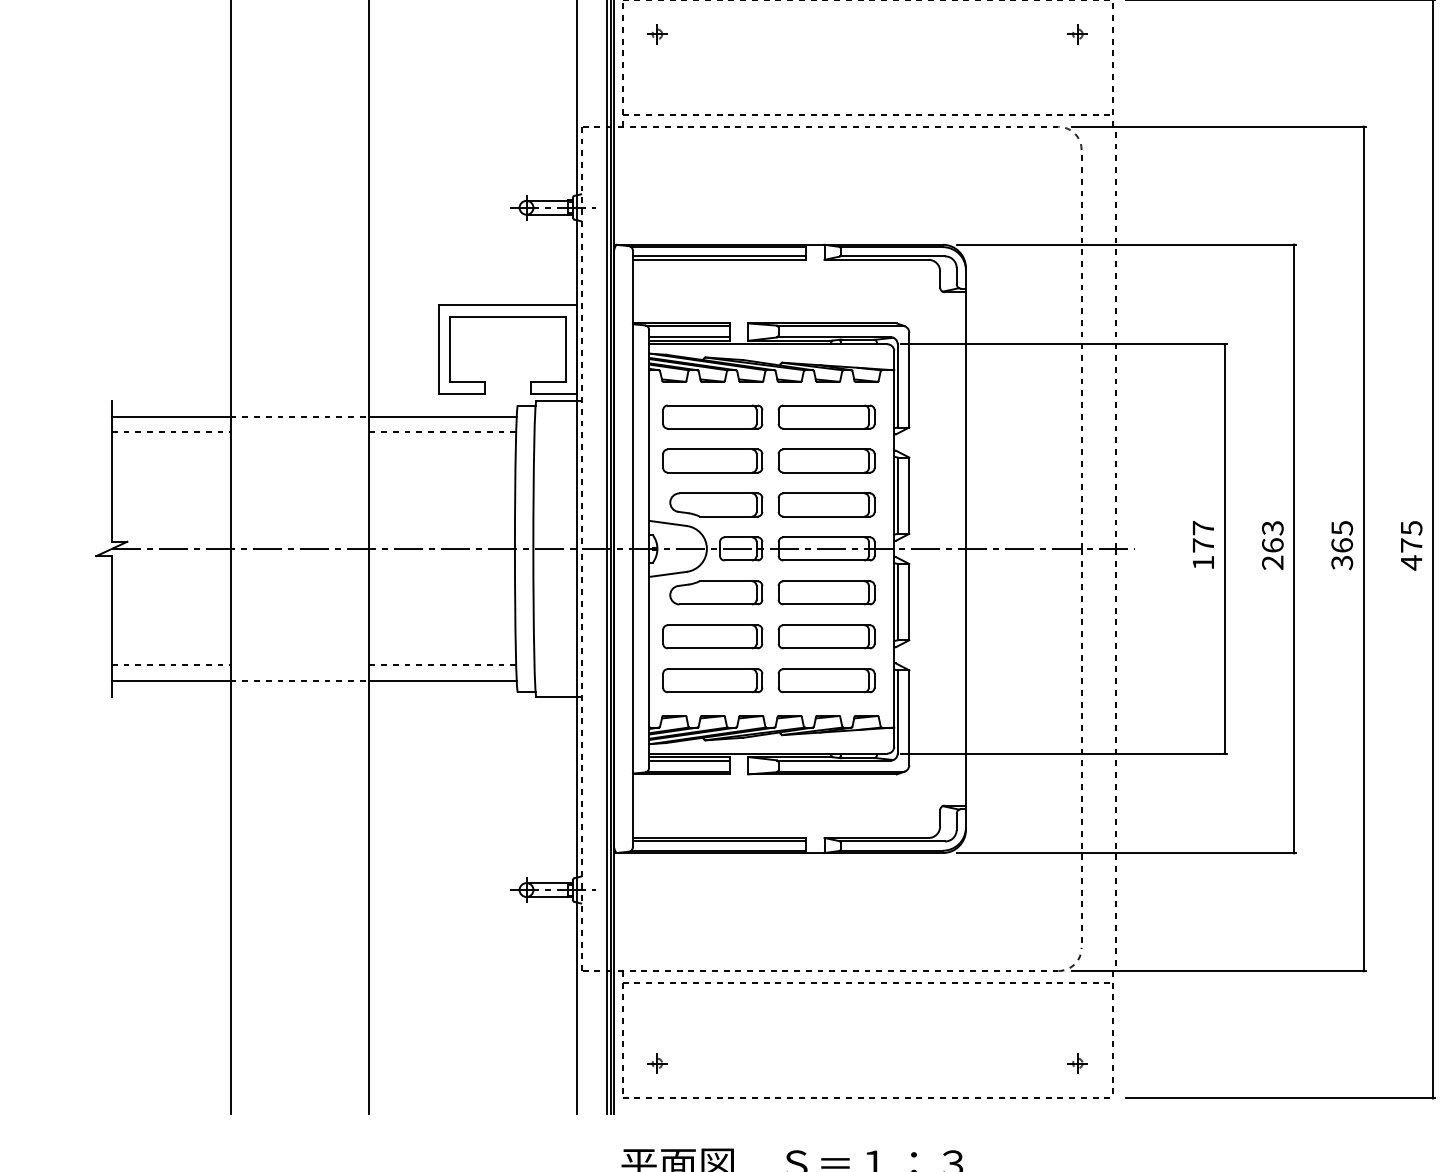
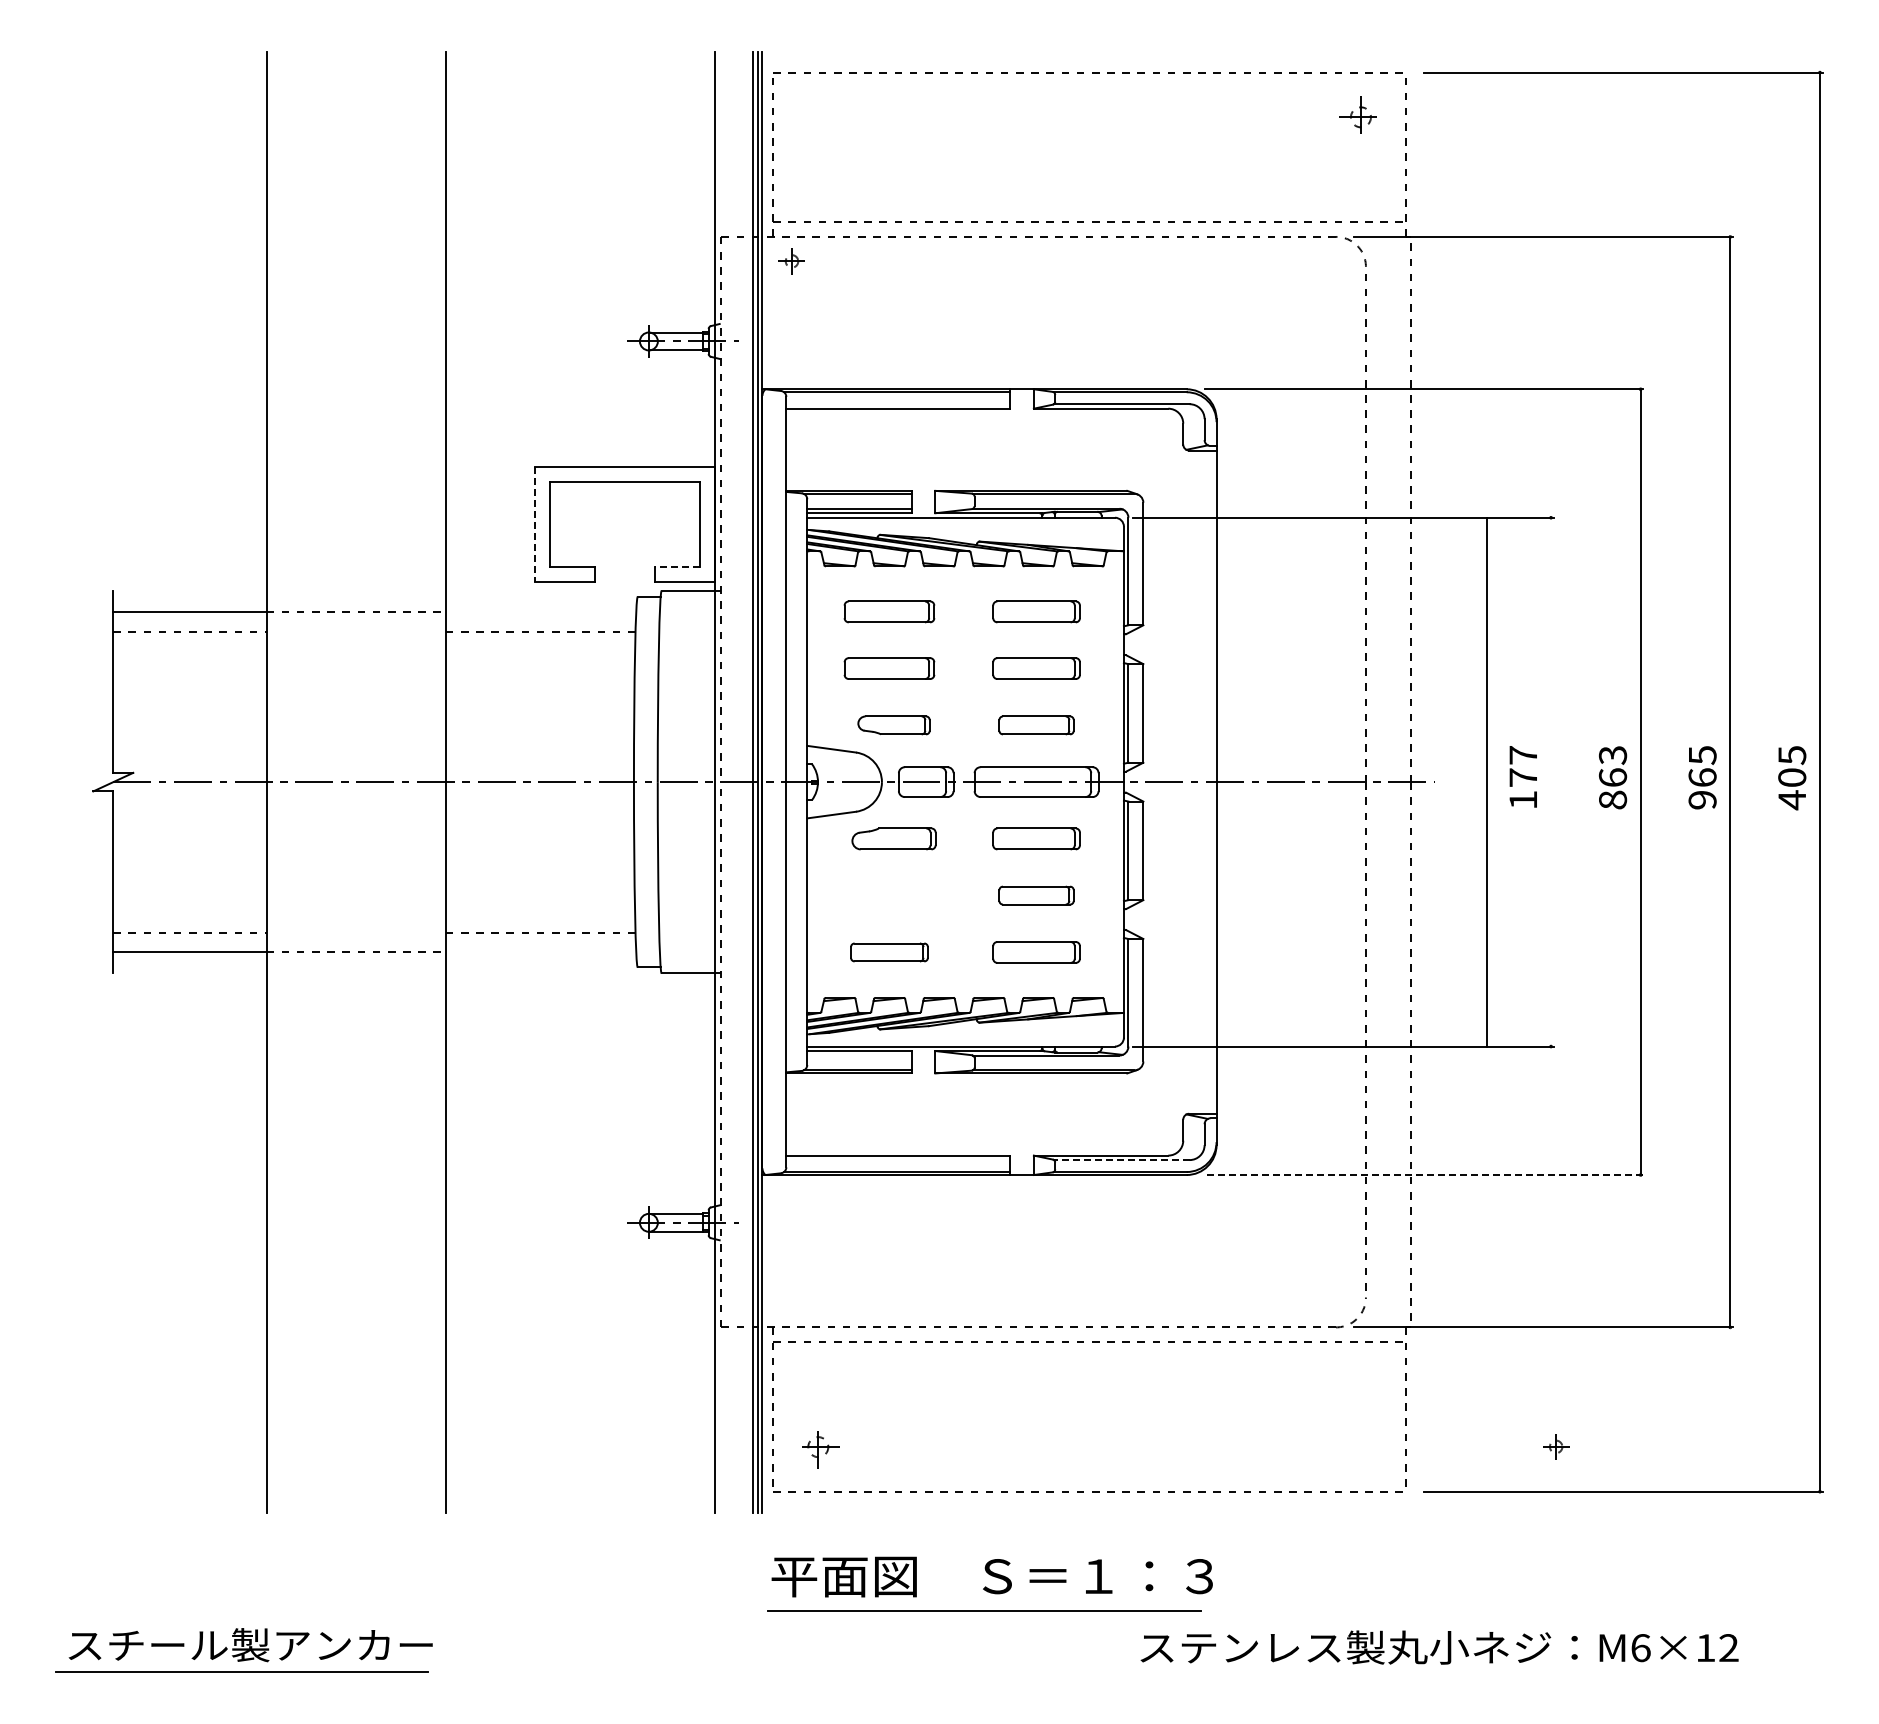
part: (657, 34) -> (791, 261), moved
part: (1078, 34) -> (1361, 117), size x1.6
line: (718, 256) -> (897, 404), removed
line: (438, 349) -> (535, 524), solid -> dashed
line: (547, 381) -> (676, 566), solid -> dashed
line: (442, 416) -> (540, 611), removed
part: (712, 416) -> (889, 611), size x0.7
part: (826, 416) -> (1036, 611), size x0.7
part: (712, 460) -> (889, 668), size x0.7
part: (826, 460) -> (1036, 668), size x0.7
part: (715, 505) -> (893, 725), size x0.6
part: (826, 505) -> (1036, 725), size x0.6
text: (1411, 545) -> (1792, 777), 475 -> 405
line: (1225, 548) -> (1487, 781), moved
text: (1272, 562) -> (1612, 799), 263 -> 863
text: (1342, 563) -> (1702, 800), 365 -> 965
part: (715, 592) -> (893, 838), size x0.7
part: (826, 592) -> (1036, 838), size x0.7
part: (712, 636) -> (889, 895), removed
part: (826, 636) -> (1036, 895), size x0.6
line: (442, 680) -> (540, 952), removed
part: (712, 680) -> (889, 952), size x0.6
part: (826, 680) -> (1036, 952), size x0.7
line: (689, 760) -> (859, 1055), removed
line: (718, 841) -> (897, 1160), removed
line: (892, 841) -> (1121, 1160), solid -> dashed
line: (1126, 853) -> (1423, 1175), solid -> dashed
part: (657, 1063) -> (817, 1446), size x1.6
part: (1078, 1063) -> (1556, 1446), moved

